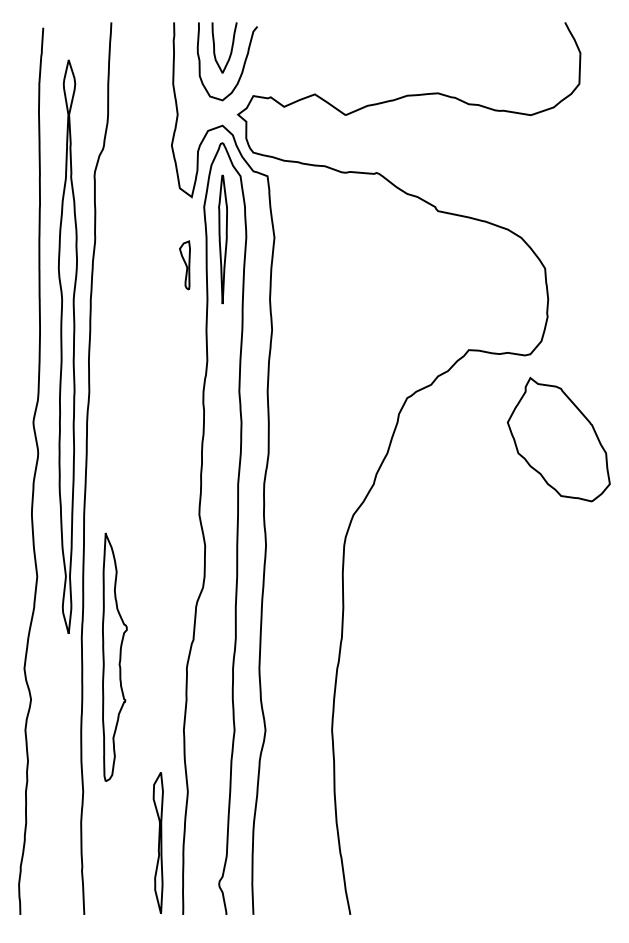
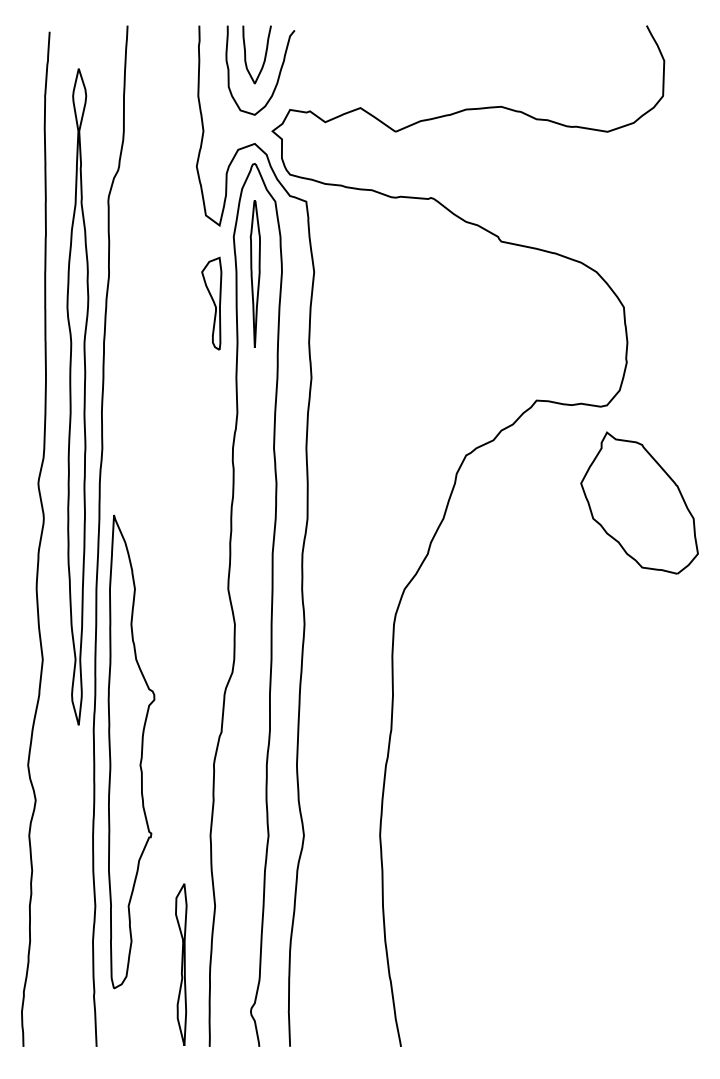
part: (184, 265) -> (211, 303), size x1.67
part: (114, 657) -> (131, 752), size x1.67

